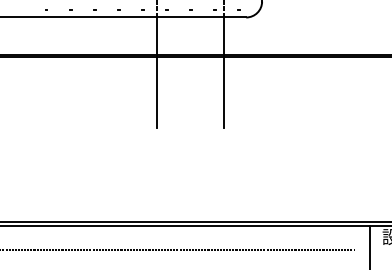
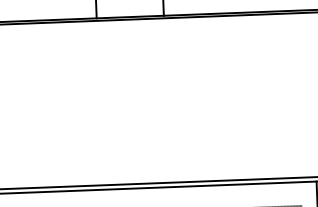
line: (156, 92) -> (98, 56), removed
line: (223, 92) -> (165, 53), removed

